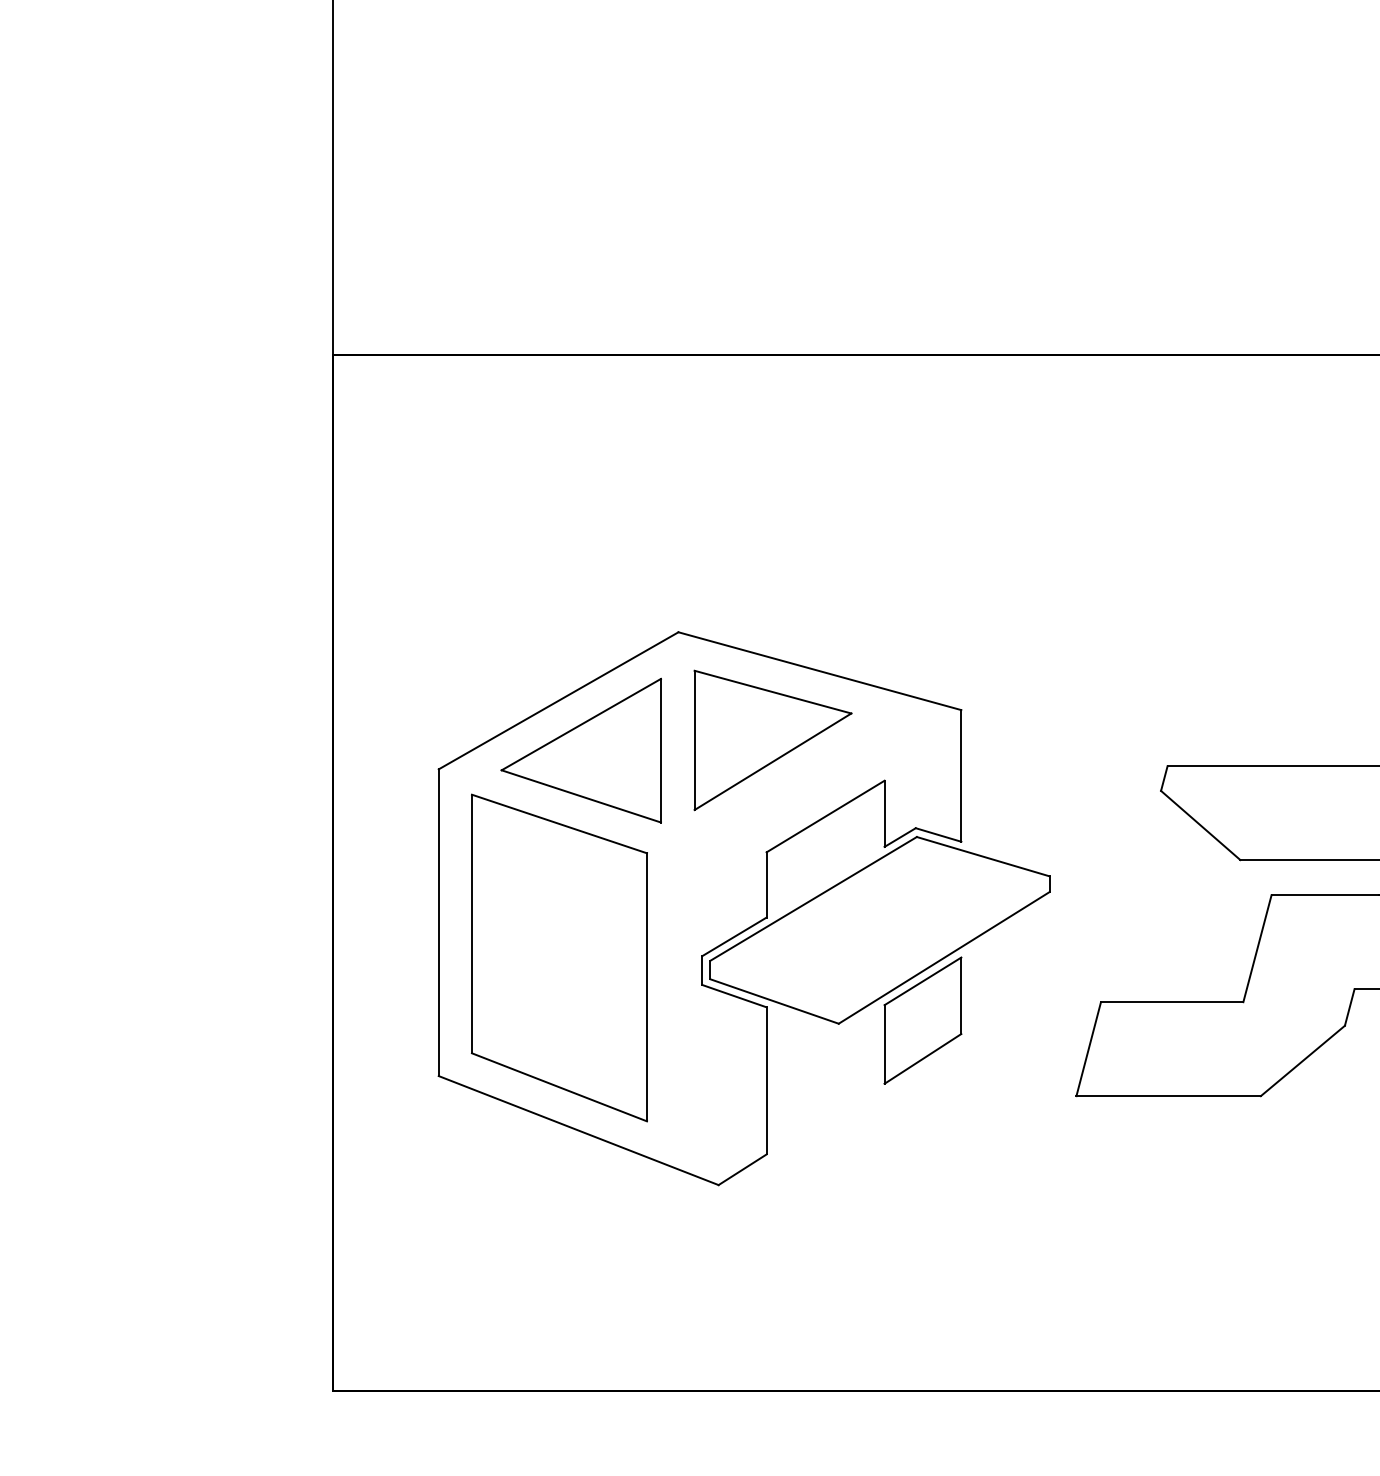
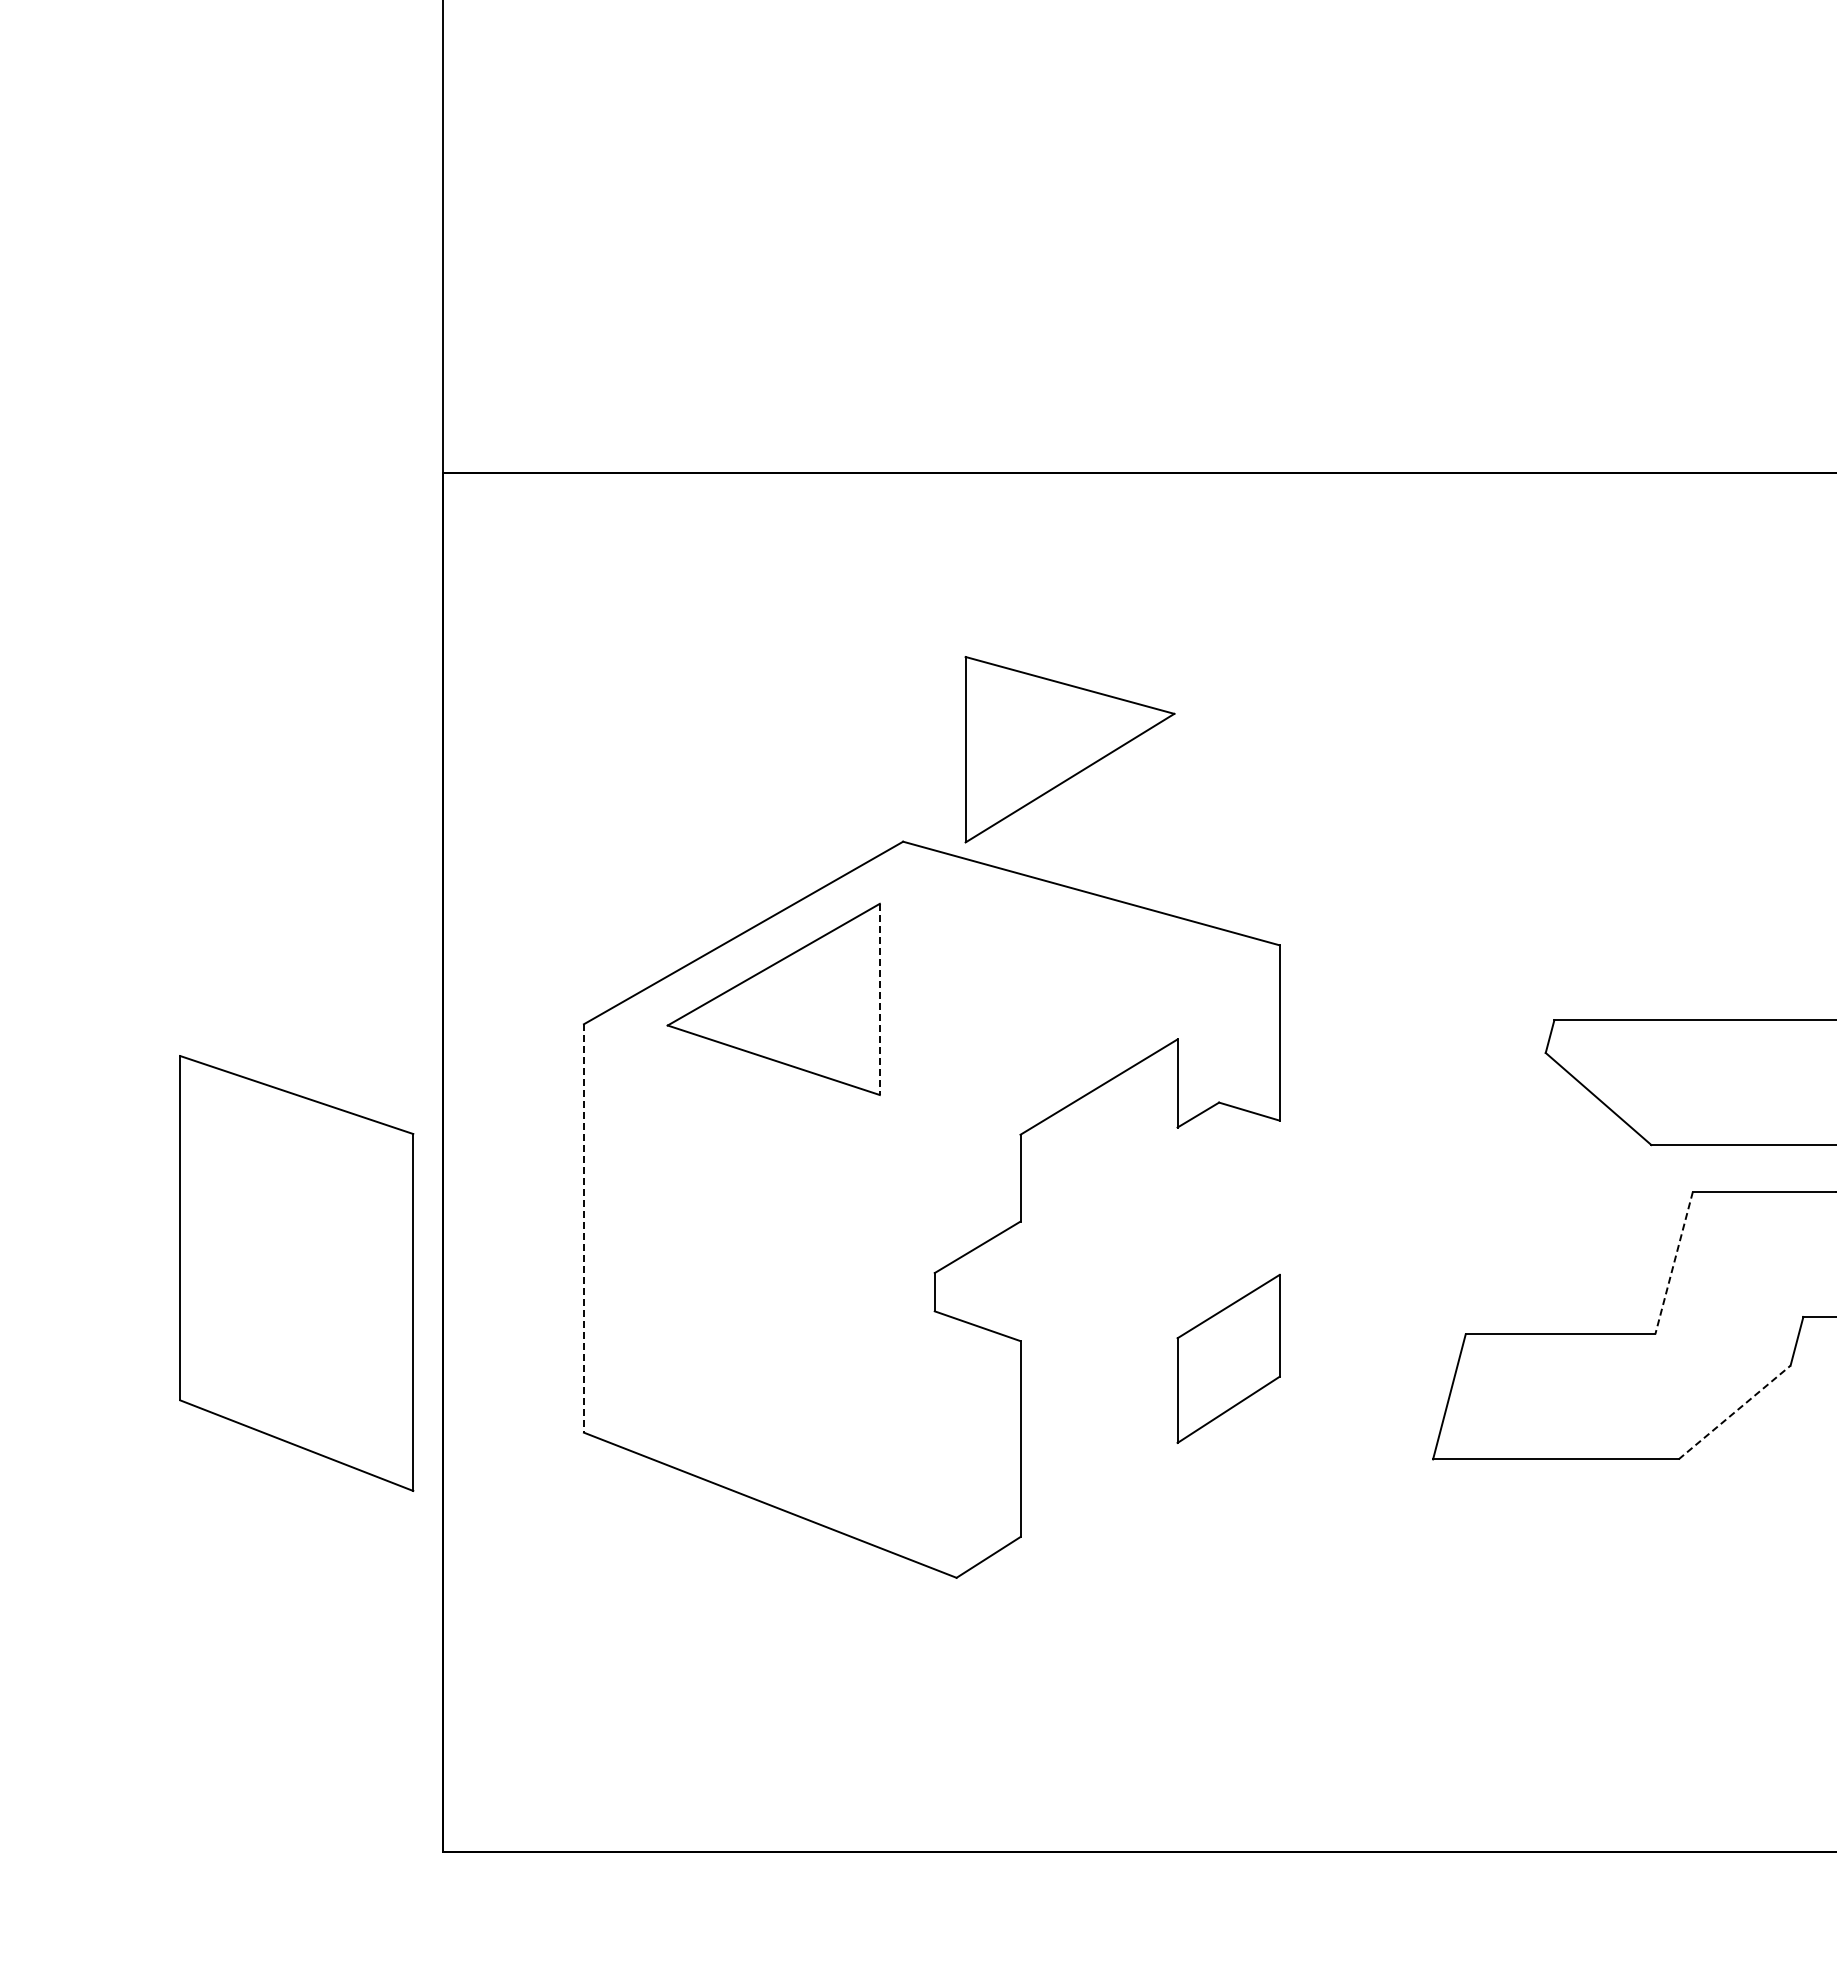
part: (772, 740) -> (1069, 749), moved
line: (660, 750) -> (879, 999), solid -> dashed
line: (438, 922) -> (583, 1228), solid -> dashed
part: (880, 930) -> (1171, 1238), removed
line: (1257, 949) -> (1674, 1263), solid -> dashed
part: (559, 958) -> (296, 1273), moved
line: (1302, 1060) -> (1734, 1412), solid -> dashed

